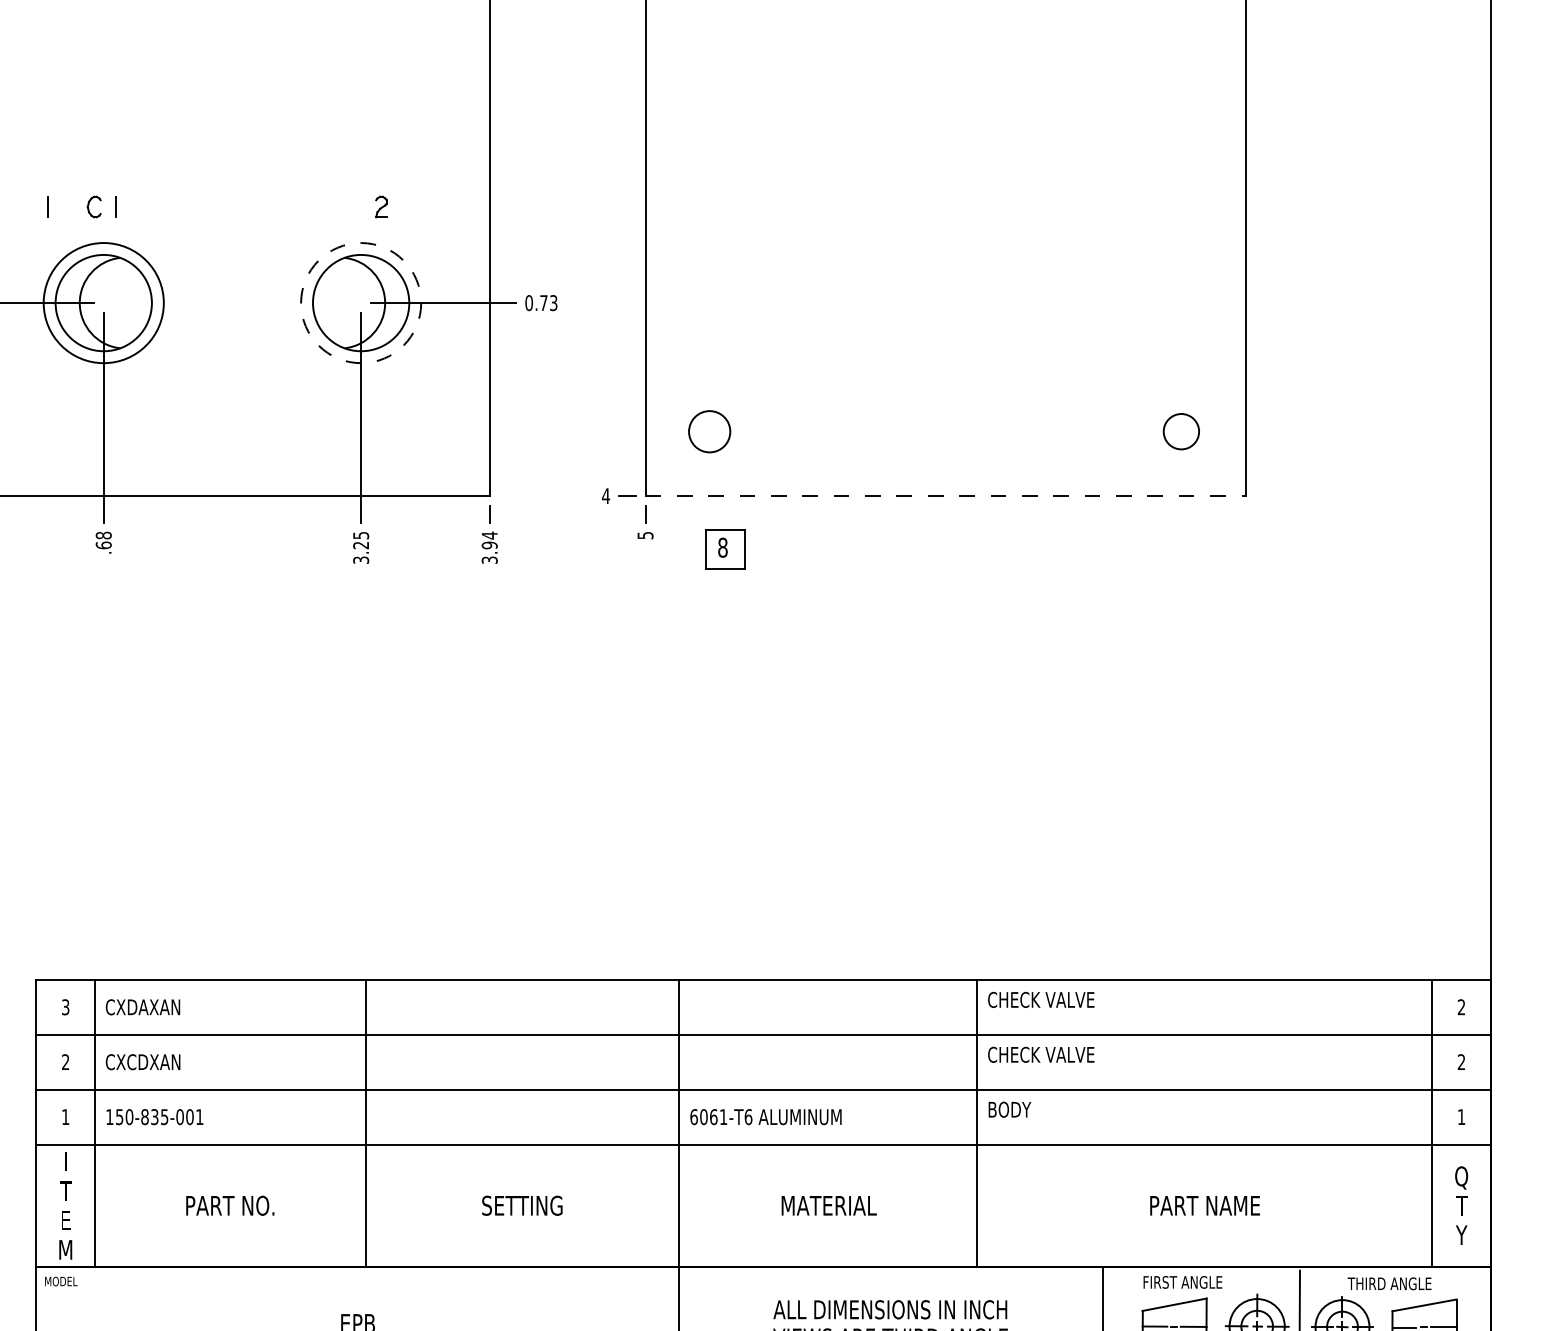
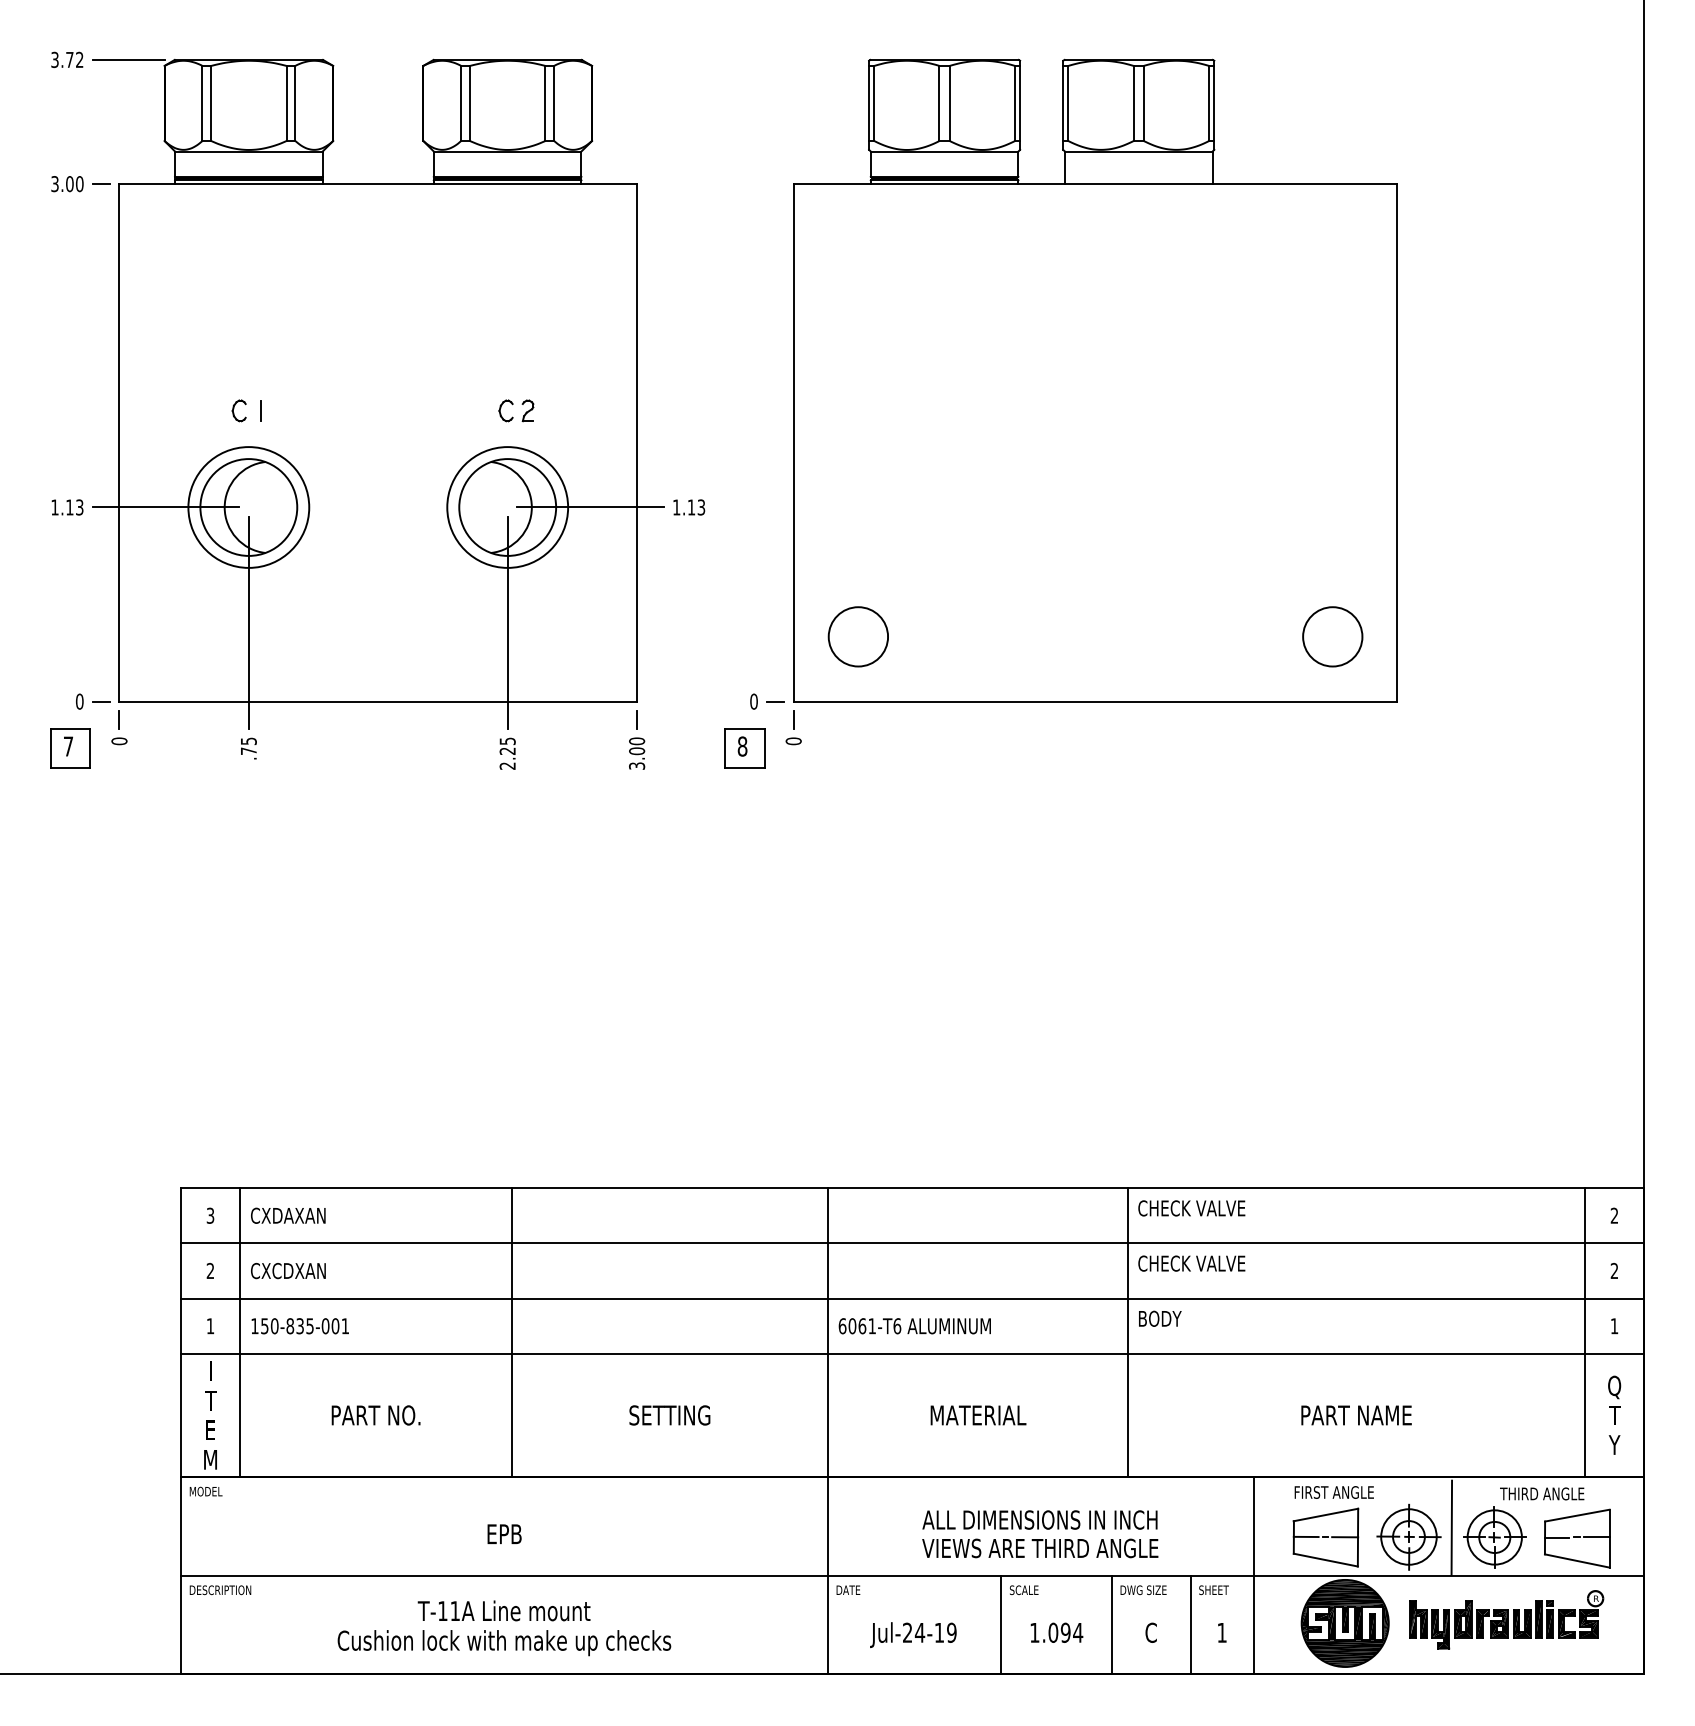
line: (47, 206) -> (192, 410), removed
part: (358, 206) -> (505, 410), added
circle: (360, 303) -> (507, 507), dashed -> solid
text: (535, 303) -> (683, 507), 0.73 -> 1.13
circle: (708, 431) -> (857, 636), size x1.43
circle: (1181, 431) -> (1332, 636), size x1.67
text: (605, 495) -> (753, 701), 4 -> 0
line: (945, 495) -> (1095, 701), dashed -> solid
text: (645, 535) -> (793, 741), 5 -> 0
text: (103, 540) -> (248, 746), .68 -> .75
text: (490, 540) -> (637, 746), 3.94 -> 3.00
part: (724, 549) -> (744, 748), moved
text: (360, 559) -> (507, 765), 3.25 -> 2.25

